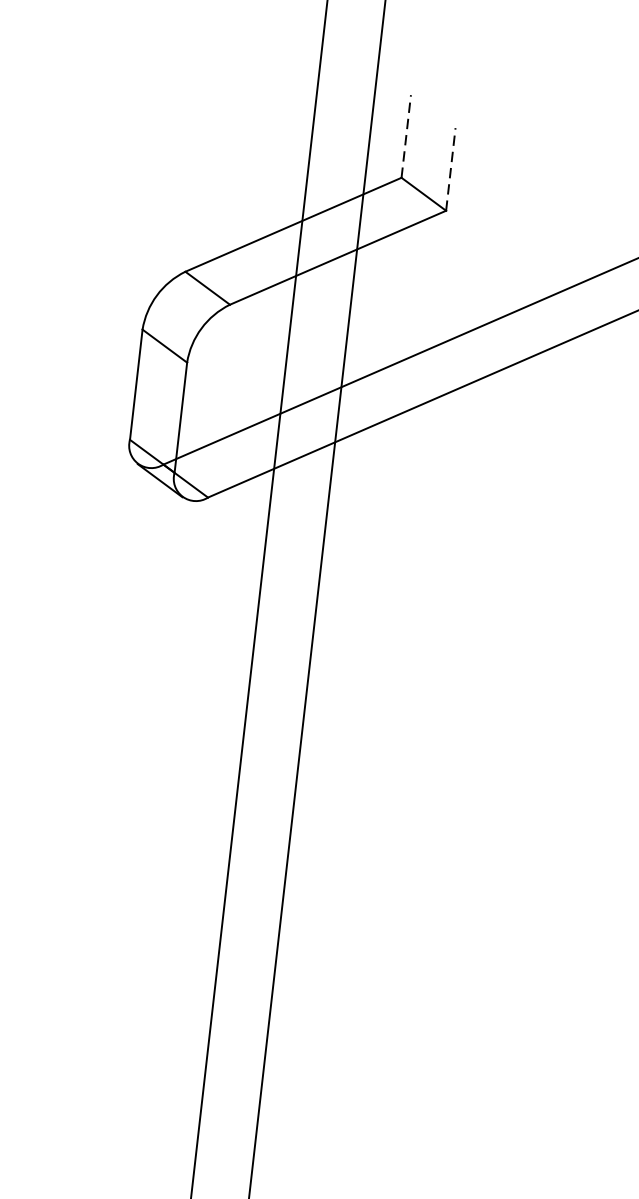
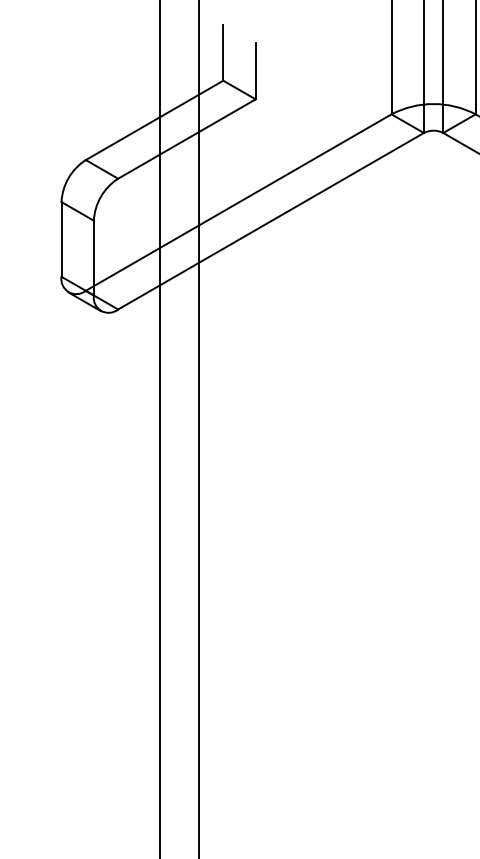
line: (406, 136) -> (223, 52), dashed -> solid
line: (450, 168) -> (255, 70), dashed -> solid

